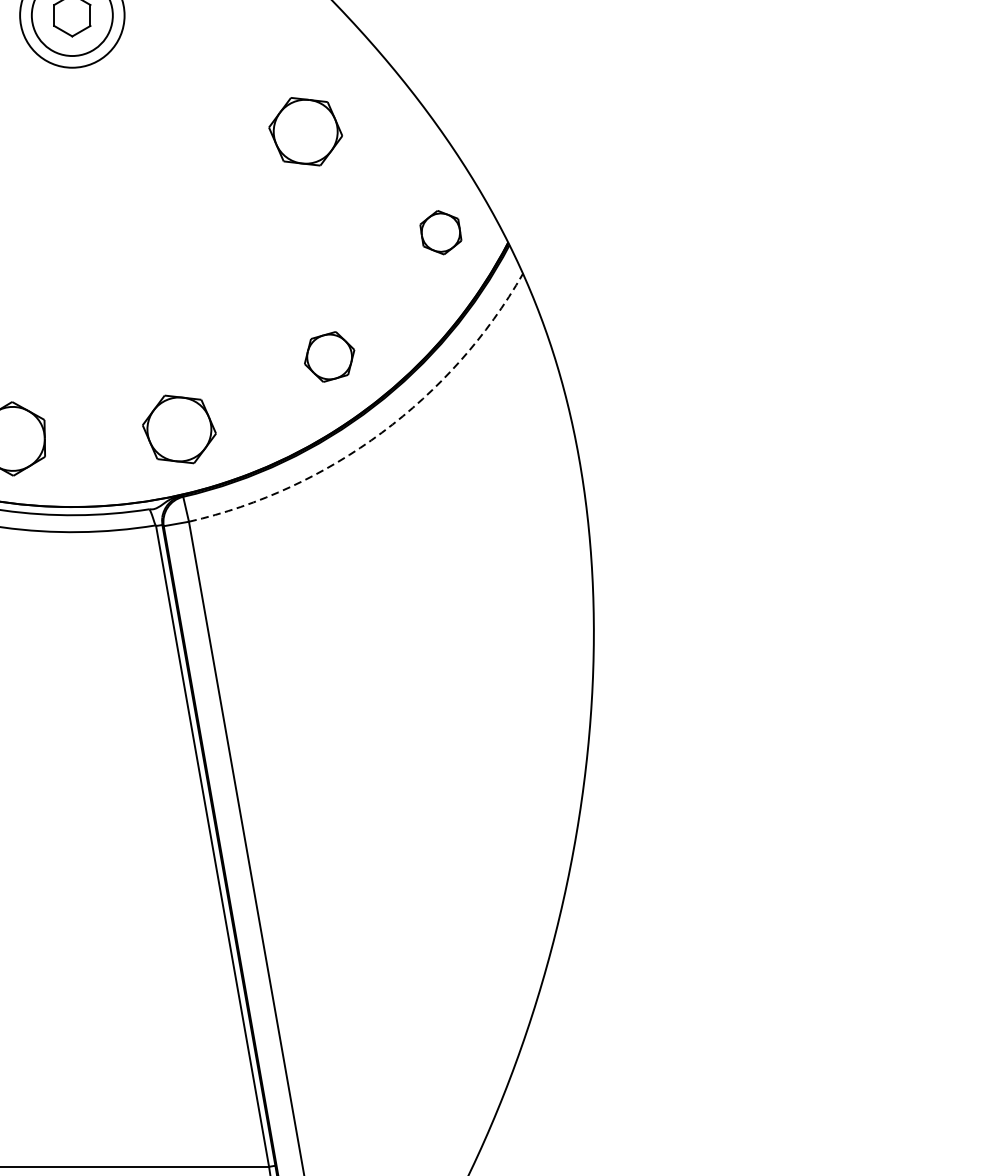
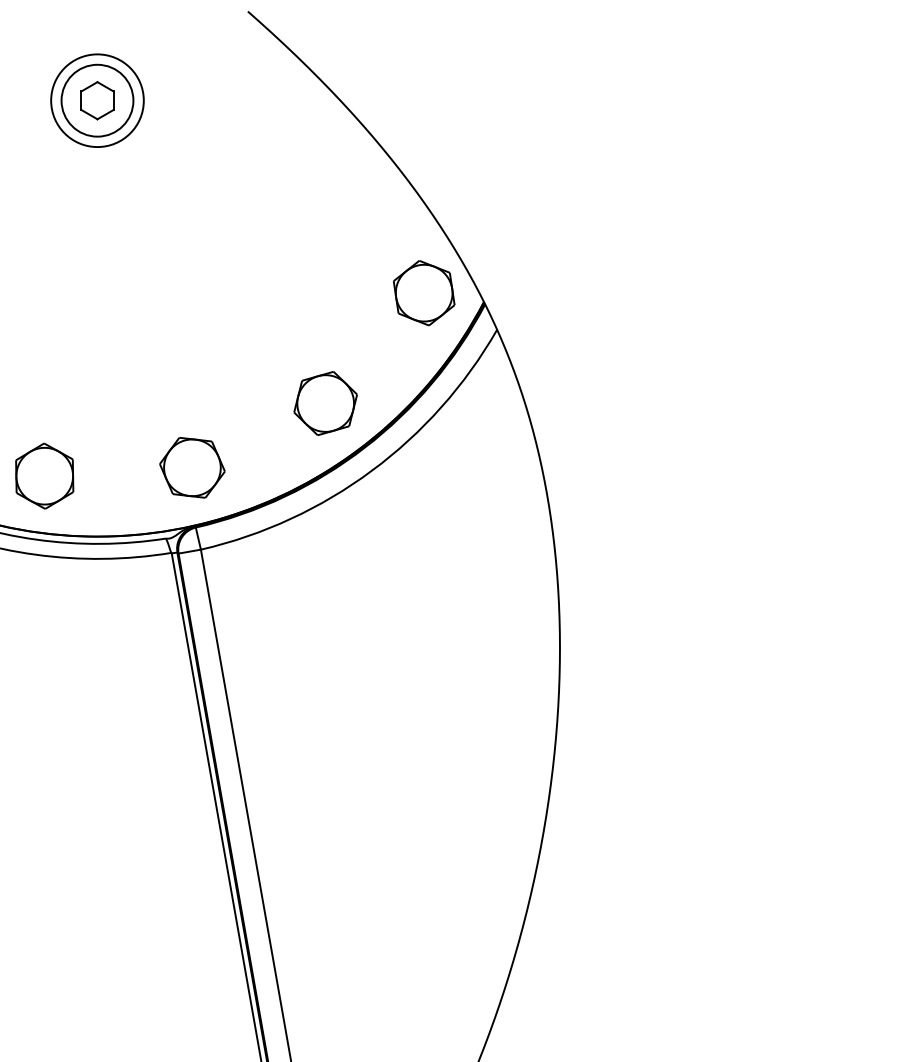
part: (305, 131) -> (304, 203), removed
part: (441, 232) -> (424, 293), size x1.67
part: (329, 356) -> (325, 403), size x1.43
arc: (382, 432) -> (372, 470), dashed -> solid

